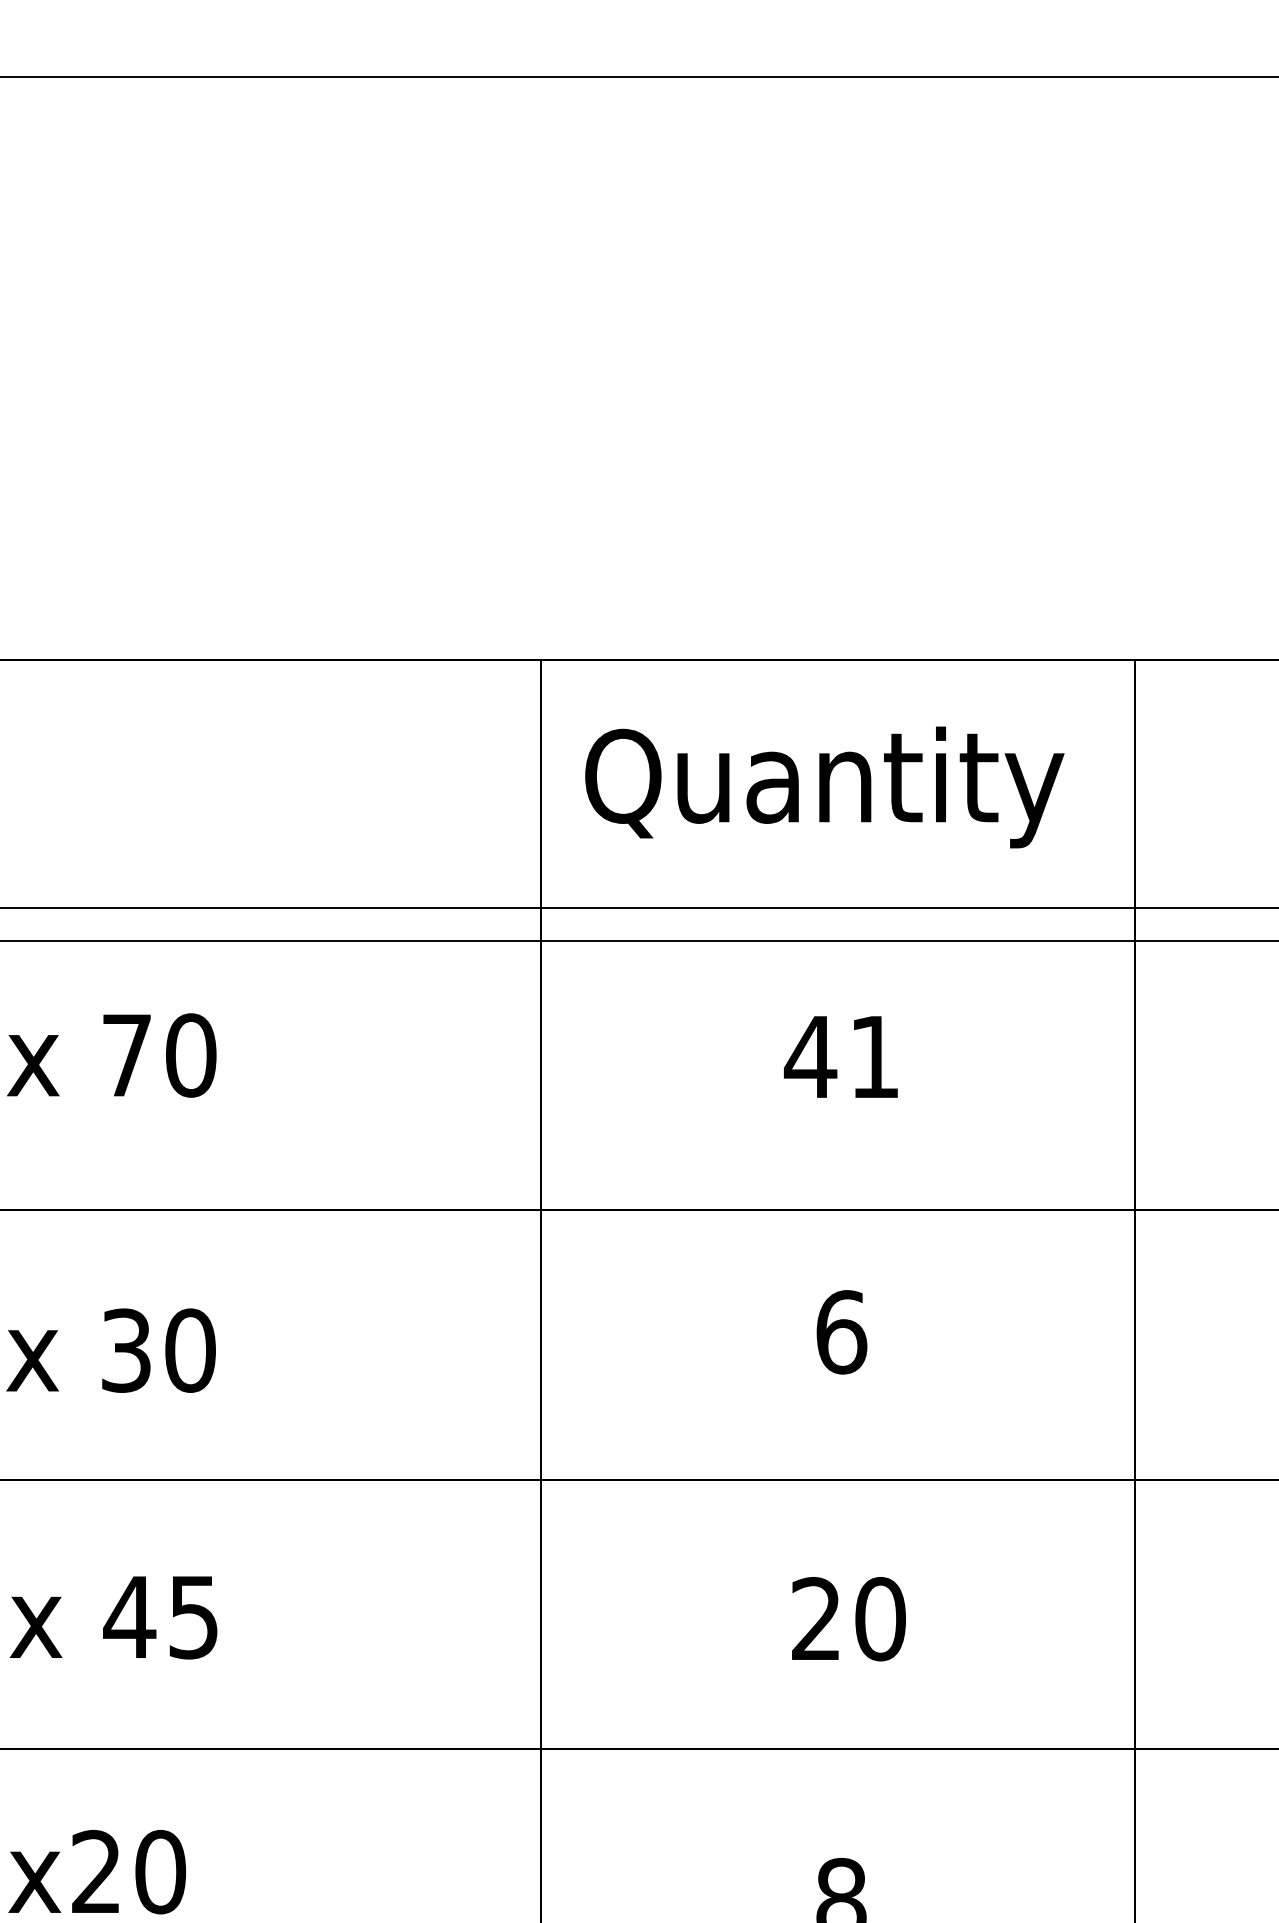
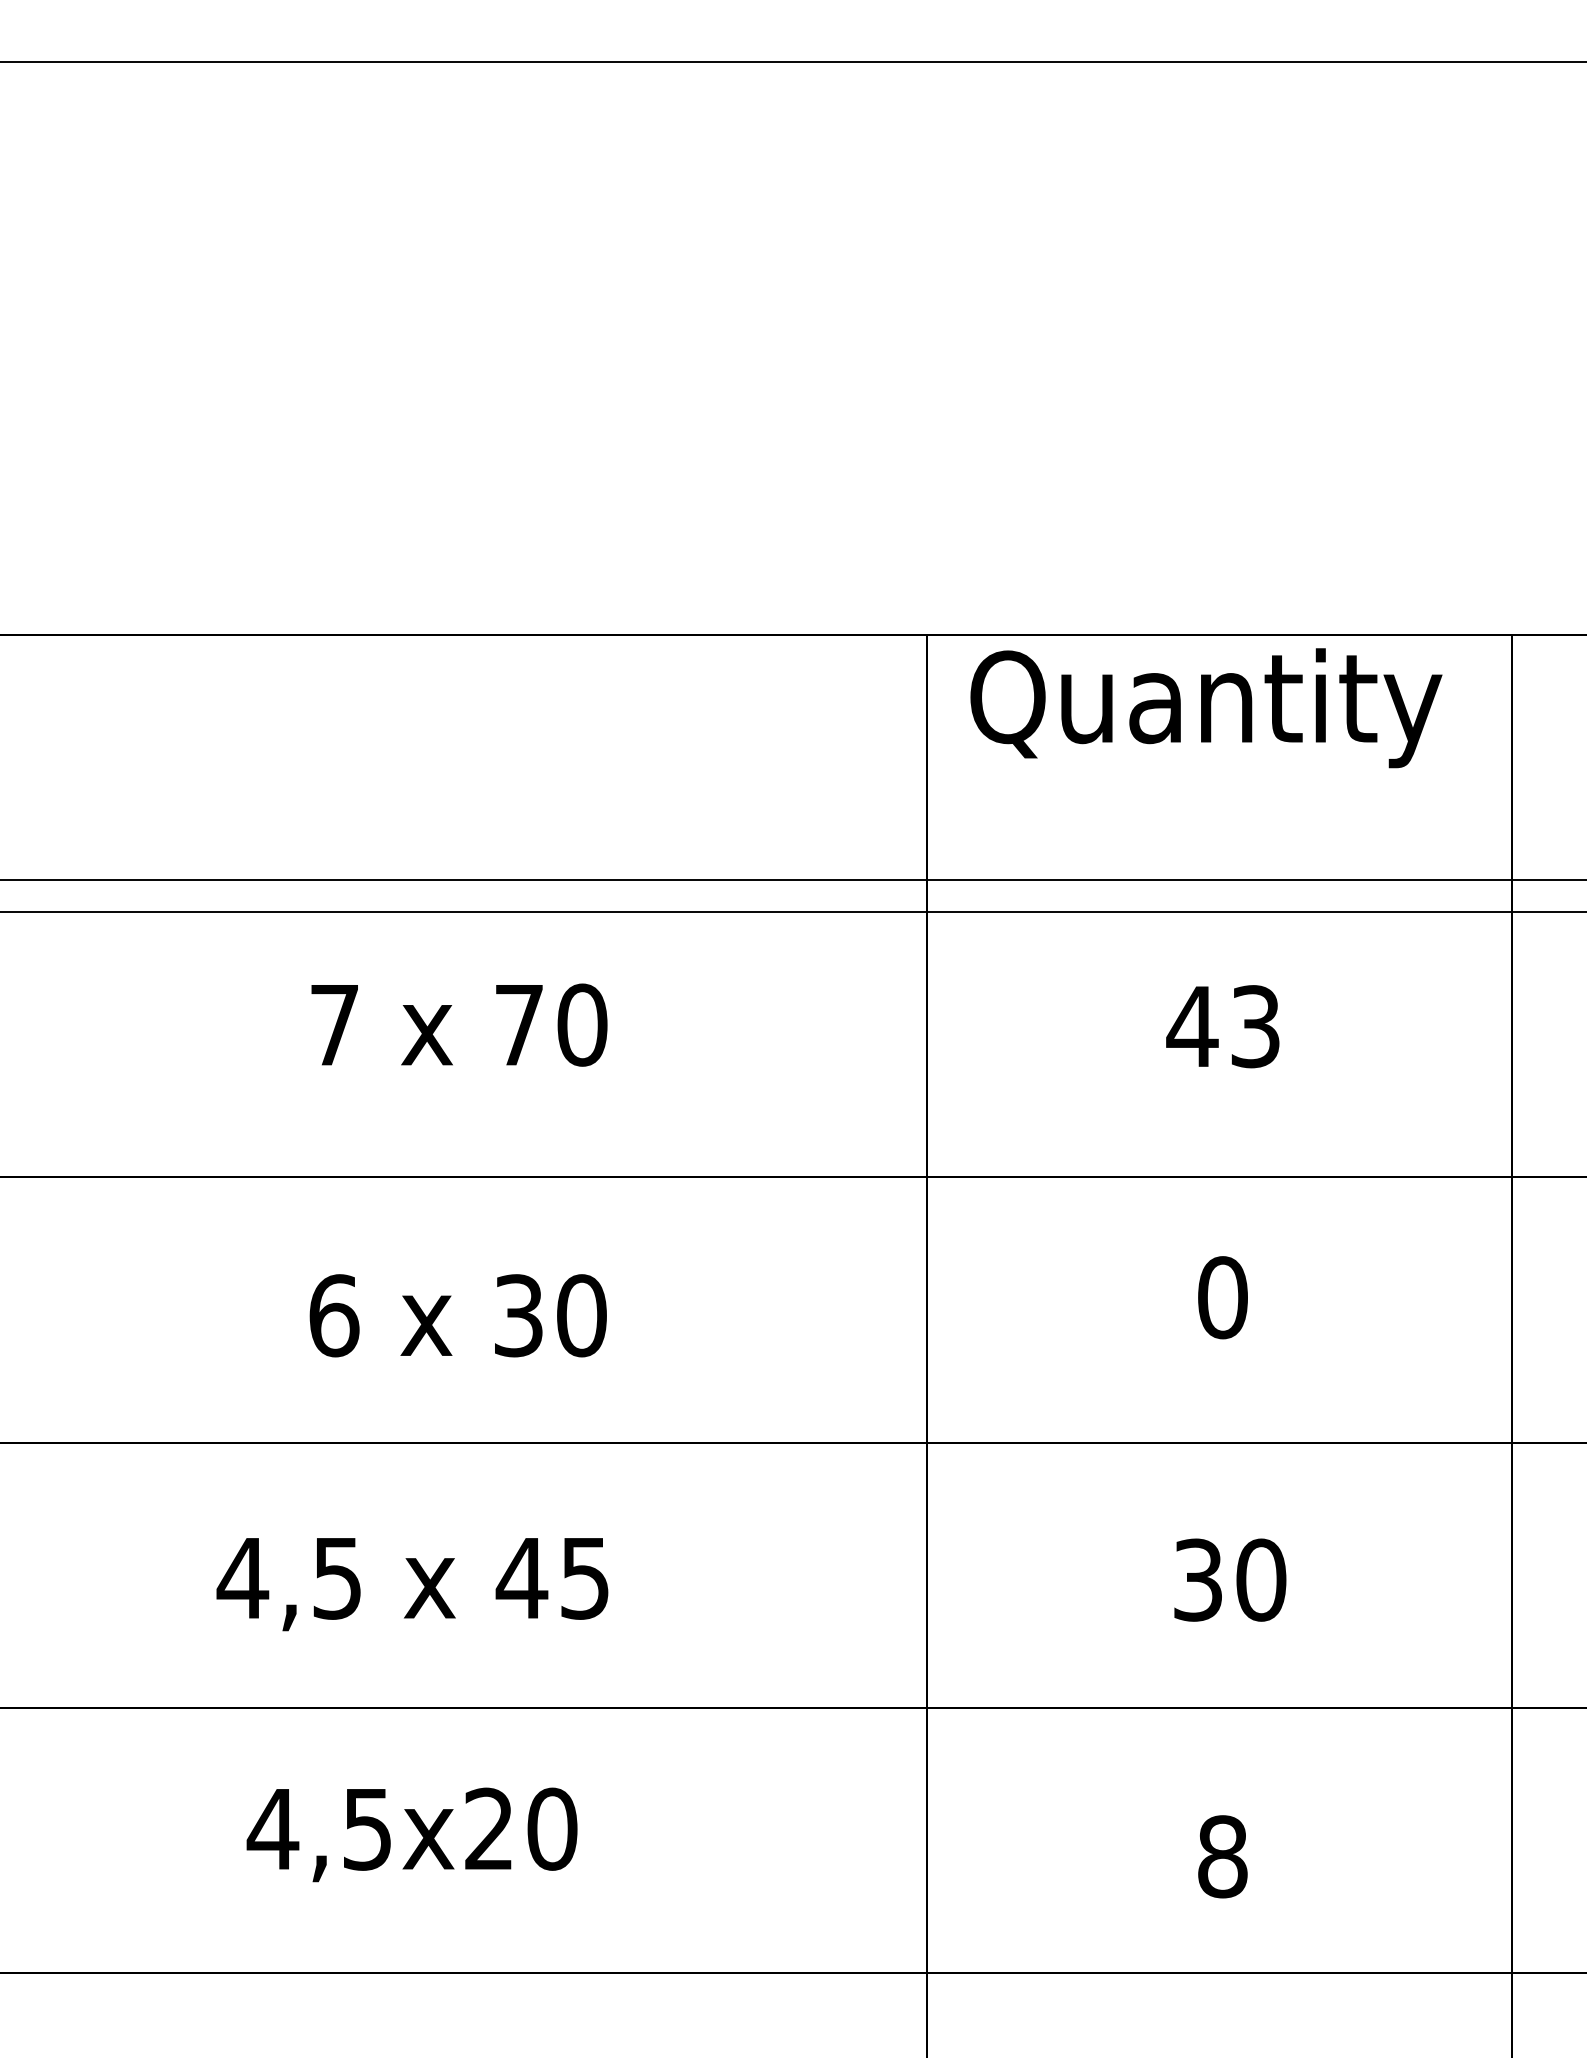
text: (824, 787) -> (1206, 708), moved
text: (874, 1056) -> (1255, 1026), 41 -> 43
text: (842, 1332) -> (1223, 1297), 6 -> 0
text: (815, 1618) -> (1197, 1579), 20 -> 30

